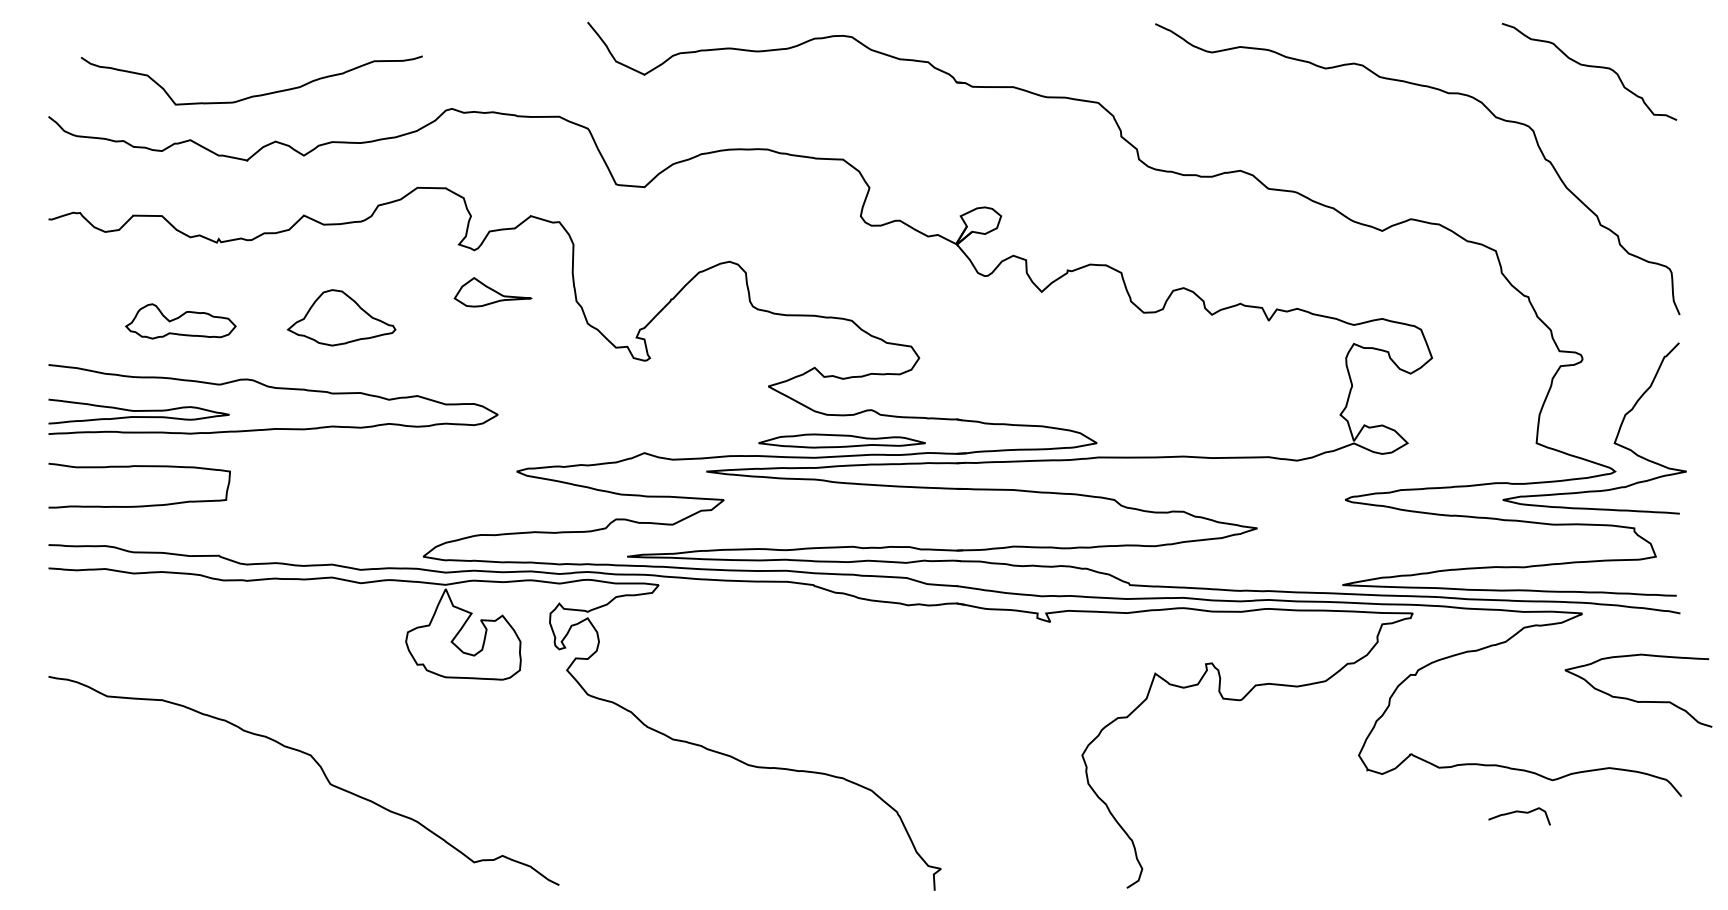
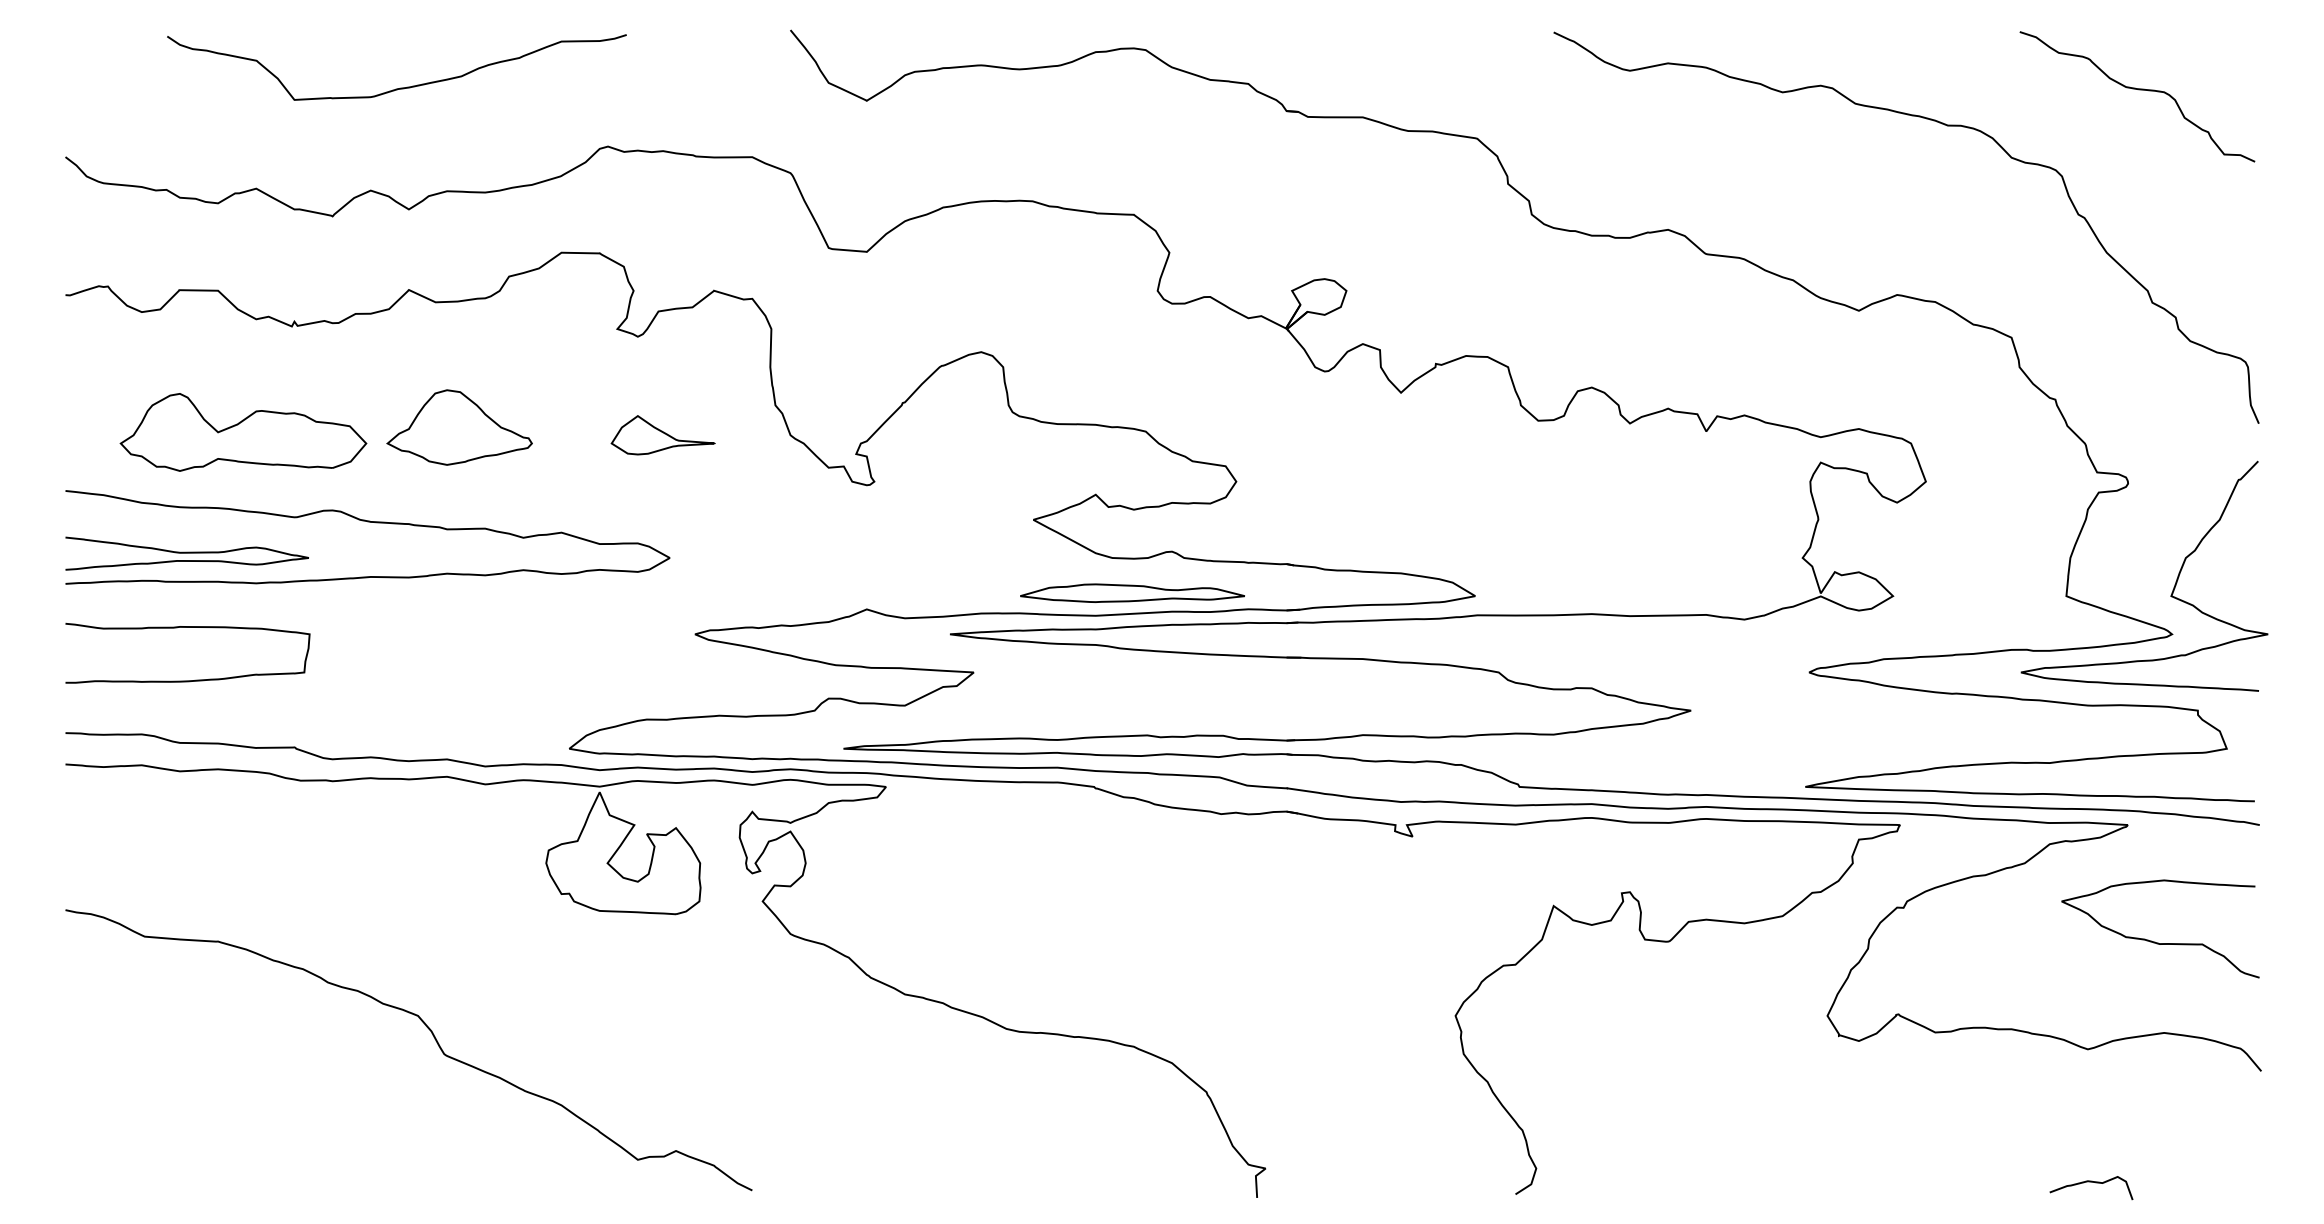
curve: (254, 95) -> (400, 87), moved
part: (492, 292) -> (662, 435), moved
part: (180, 321) -> (243, 432), size x1.67
curve: (1634, 700) -> (2155, 941), moved
curve: (1519, 812) -> (2091, 1182), moved

